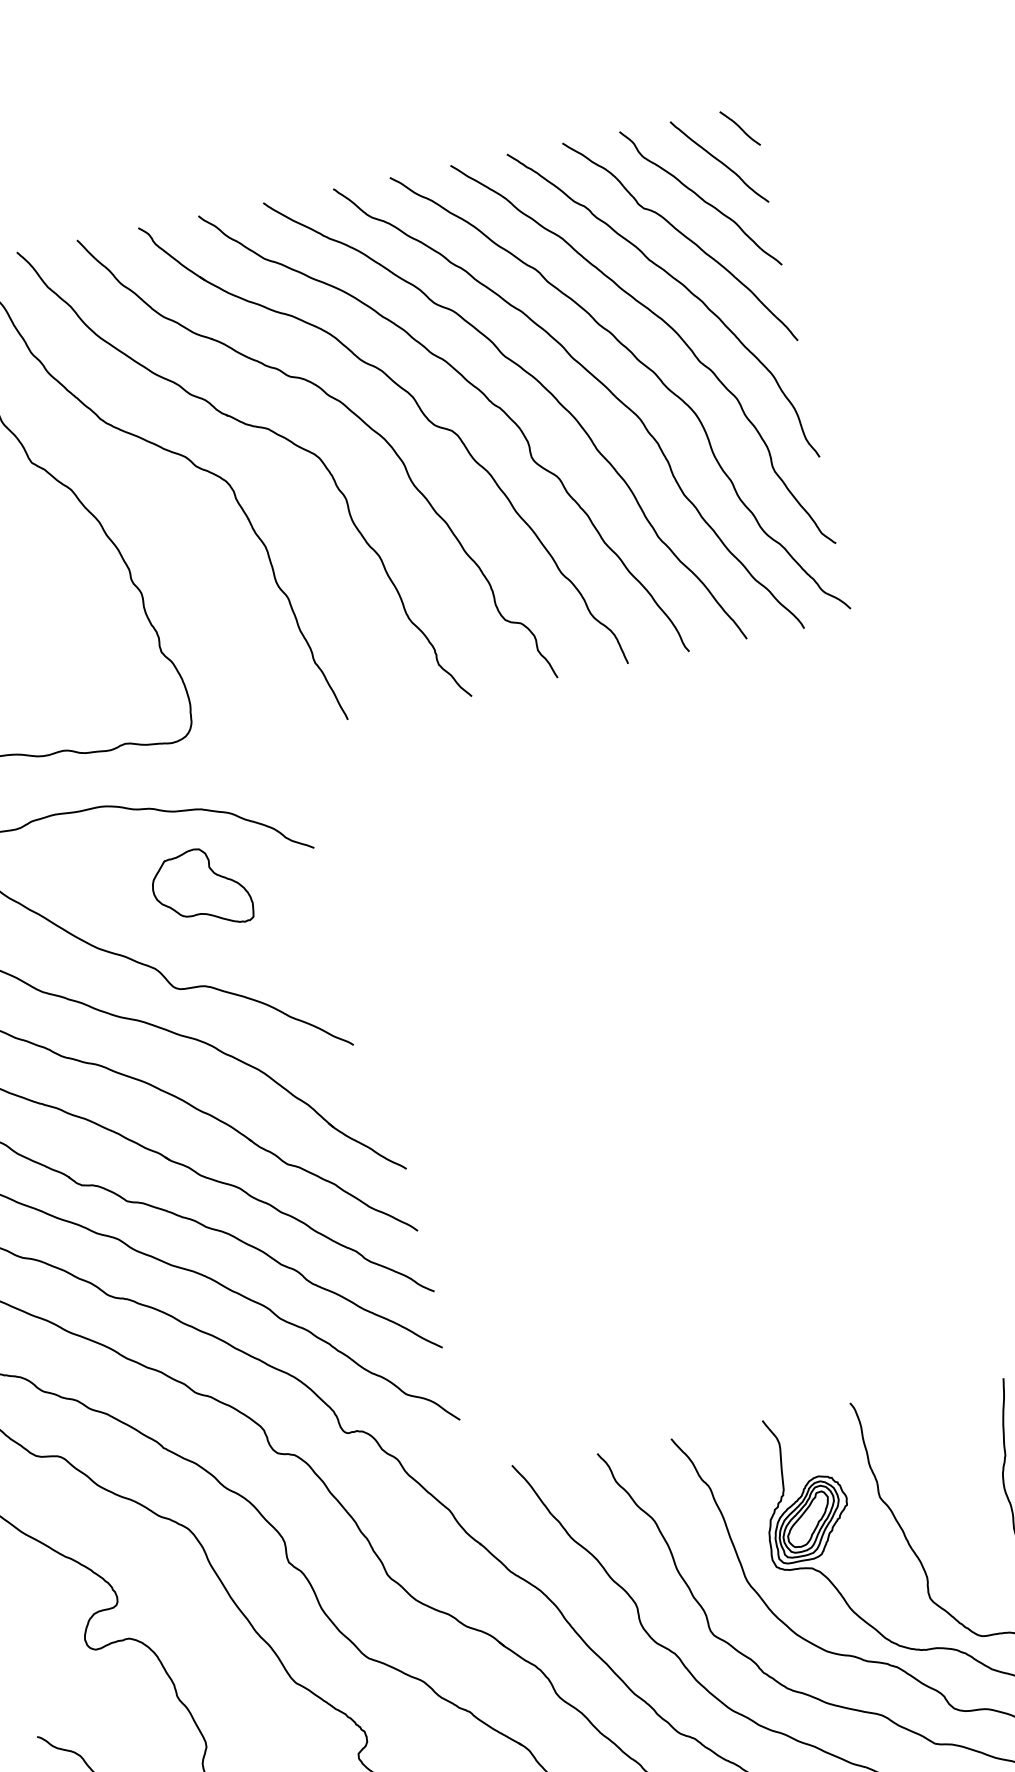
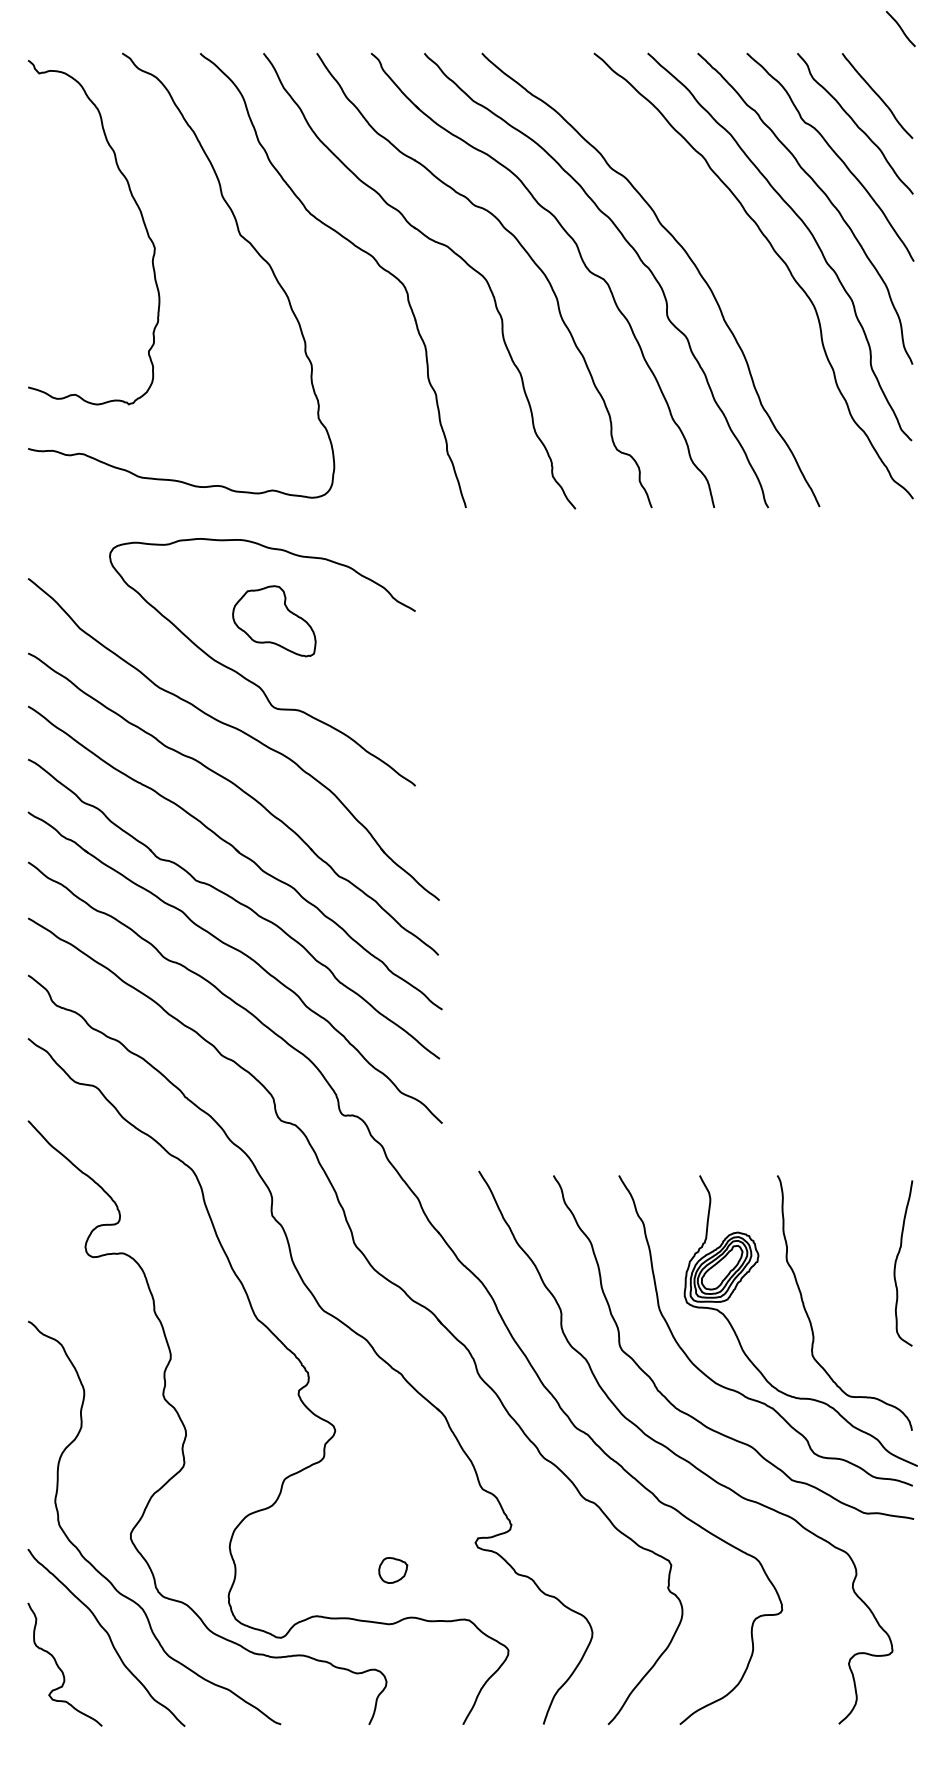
curve: (739, 129) -> (900, 29), moved
curve: (593, 377) -> (733, 258), removed
part: (201, 889) -> (274, 621), moved

